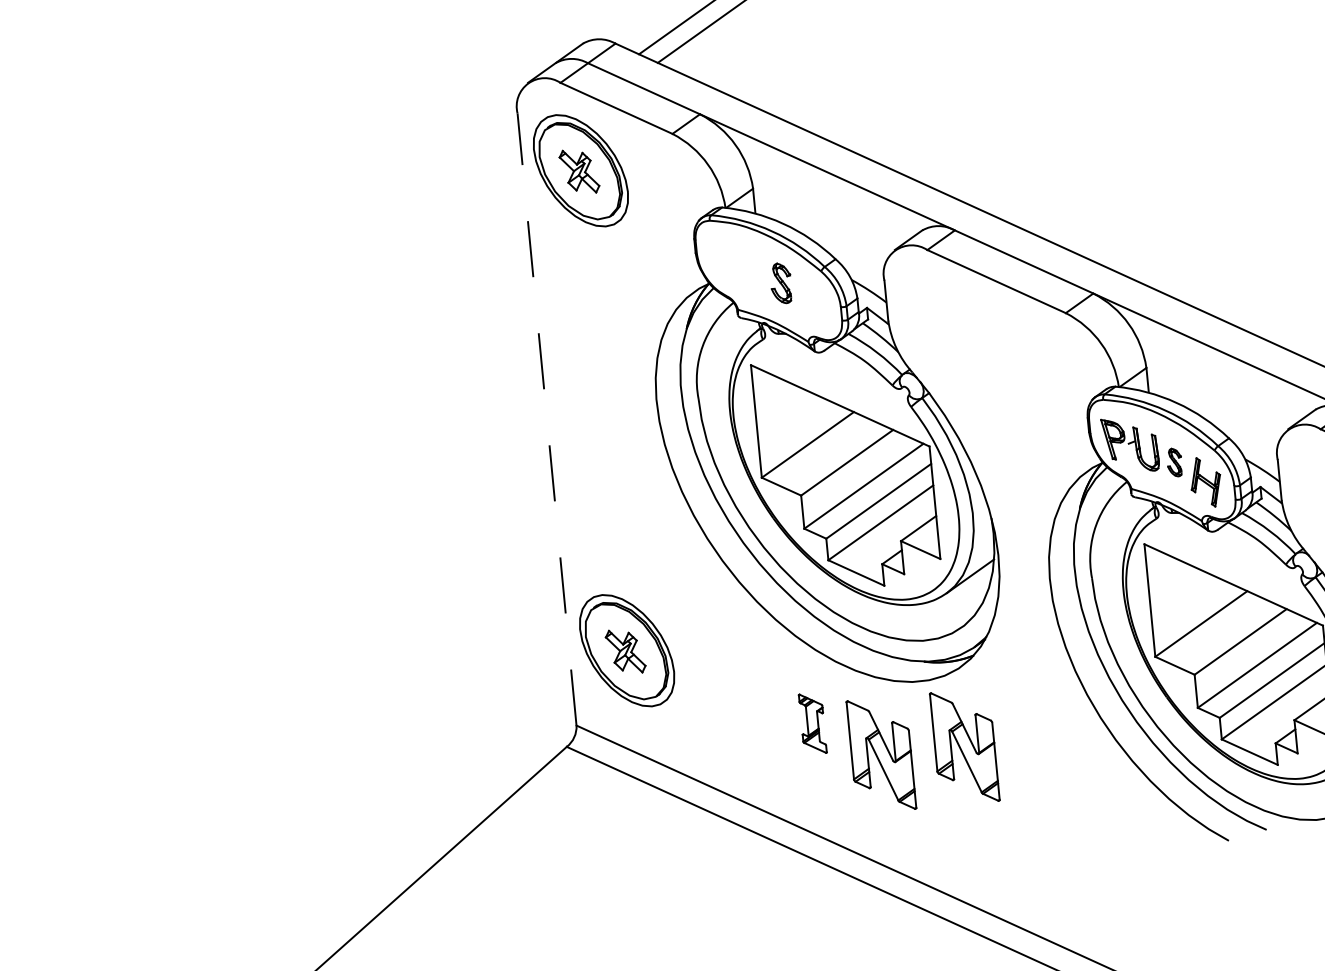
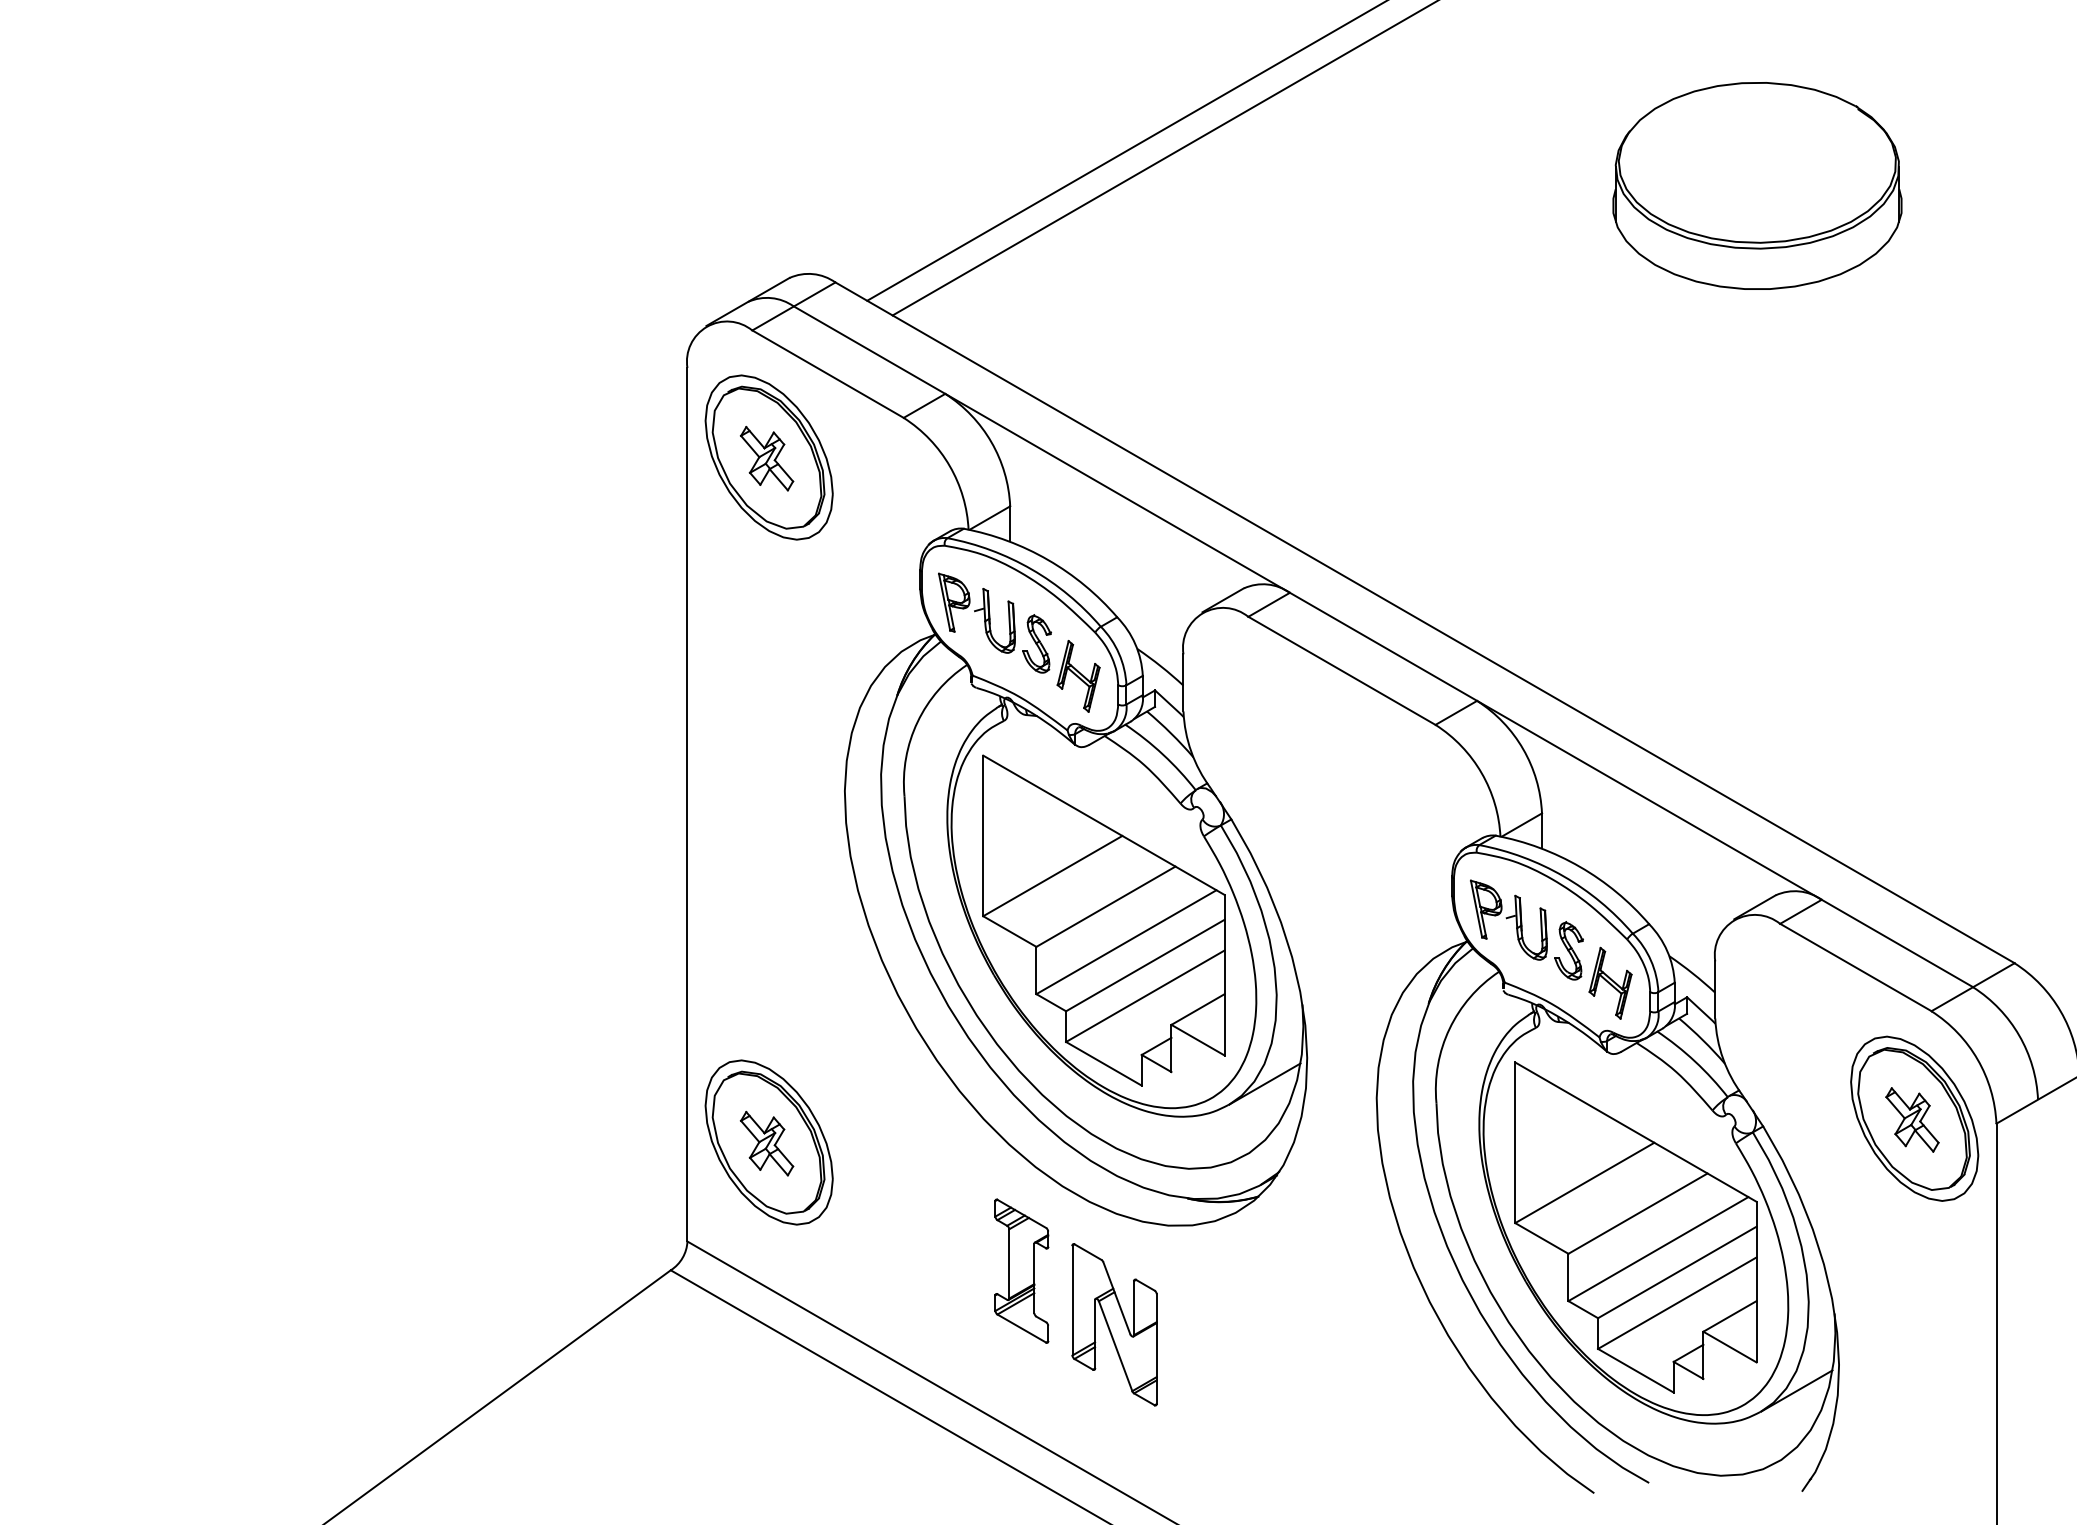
part: (736, 265) -> (976, 612), added
part: (812, 303) -> (1078, 676), added
line: (547, 419) -> (687, 804), dashed -> solid
part: (1174, 462) -> (1568, 950), size x1.43
part: (812, 723) -> (1021, 1270), size x1.67
part: (964, 746) -> (1233, 1324), removed

